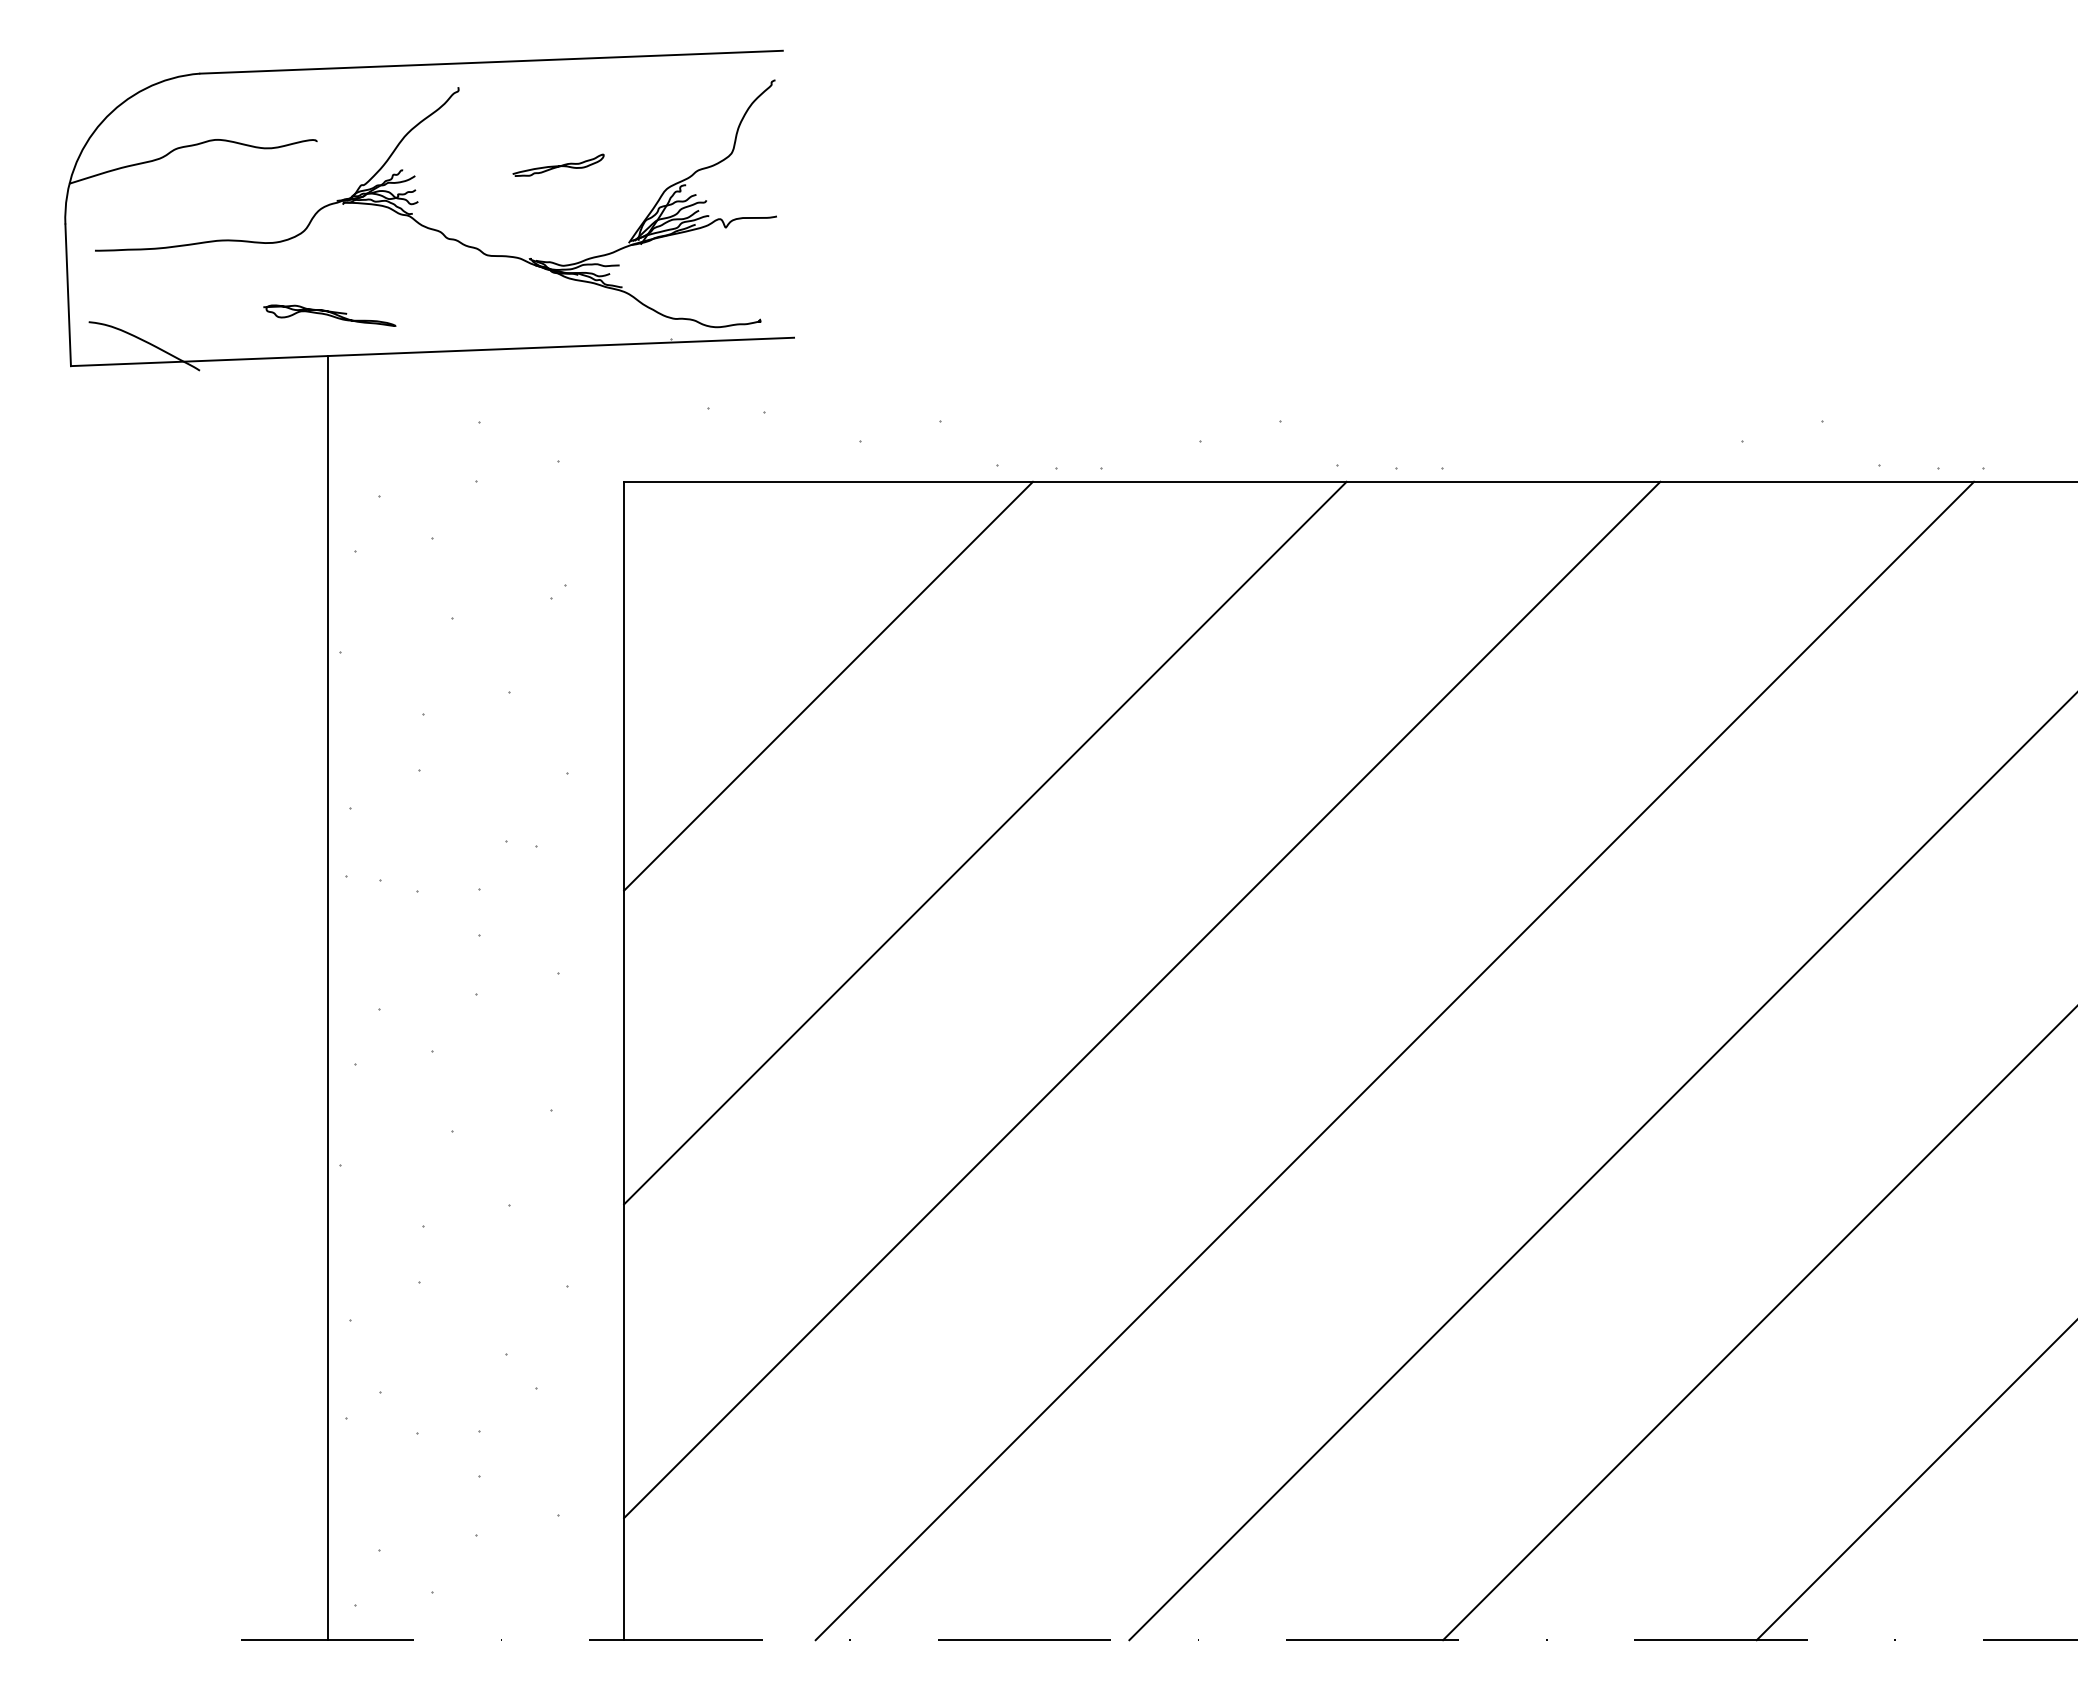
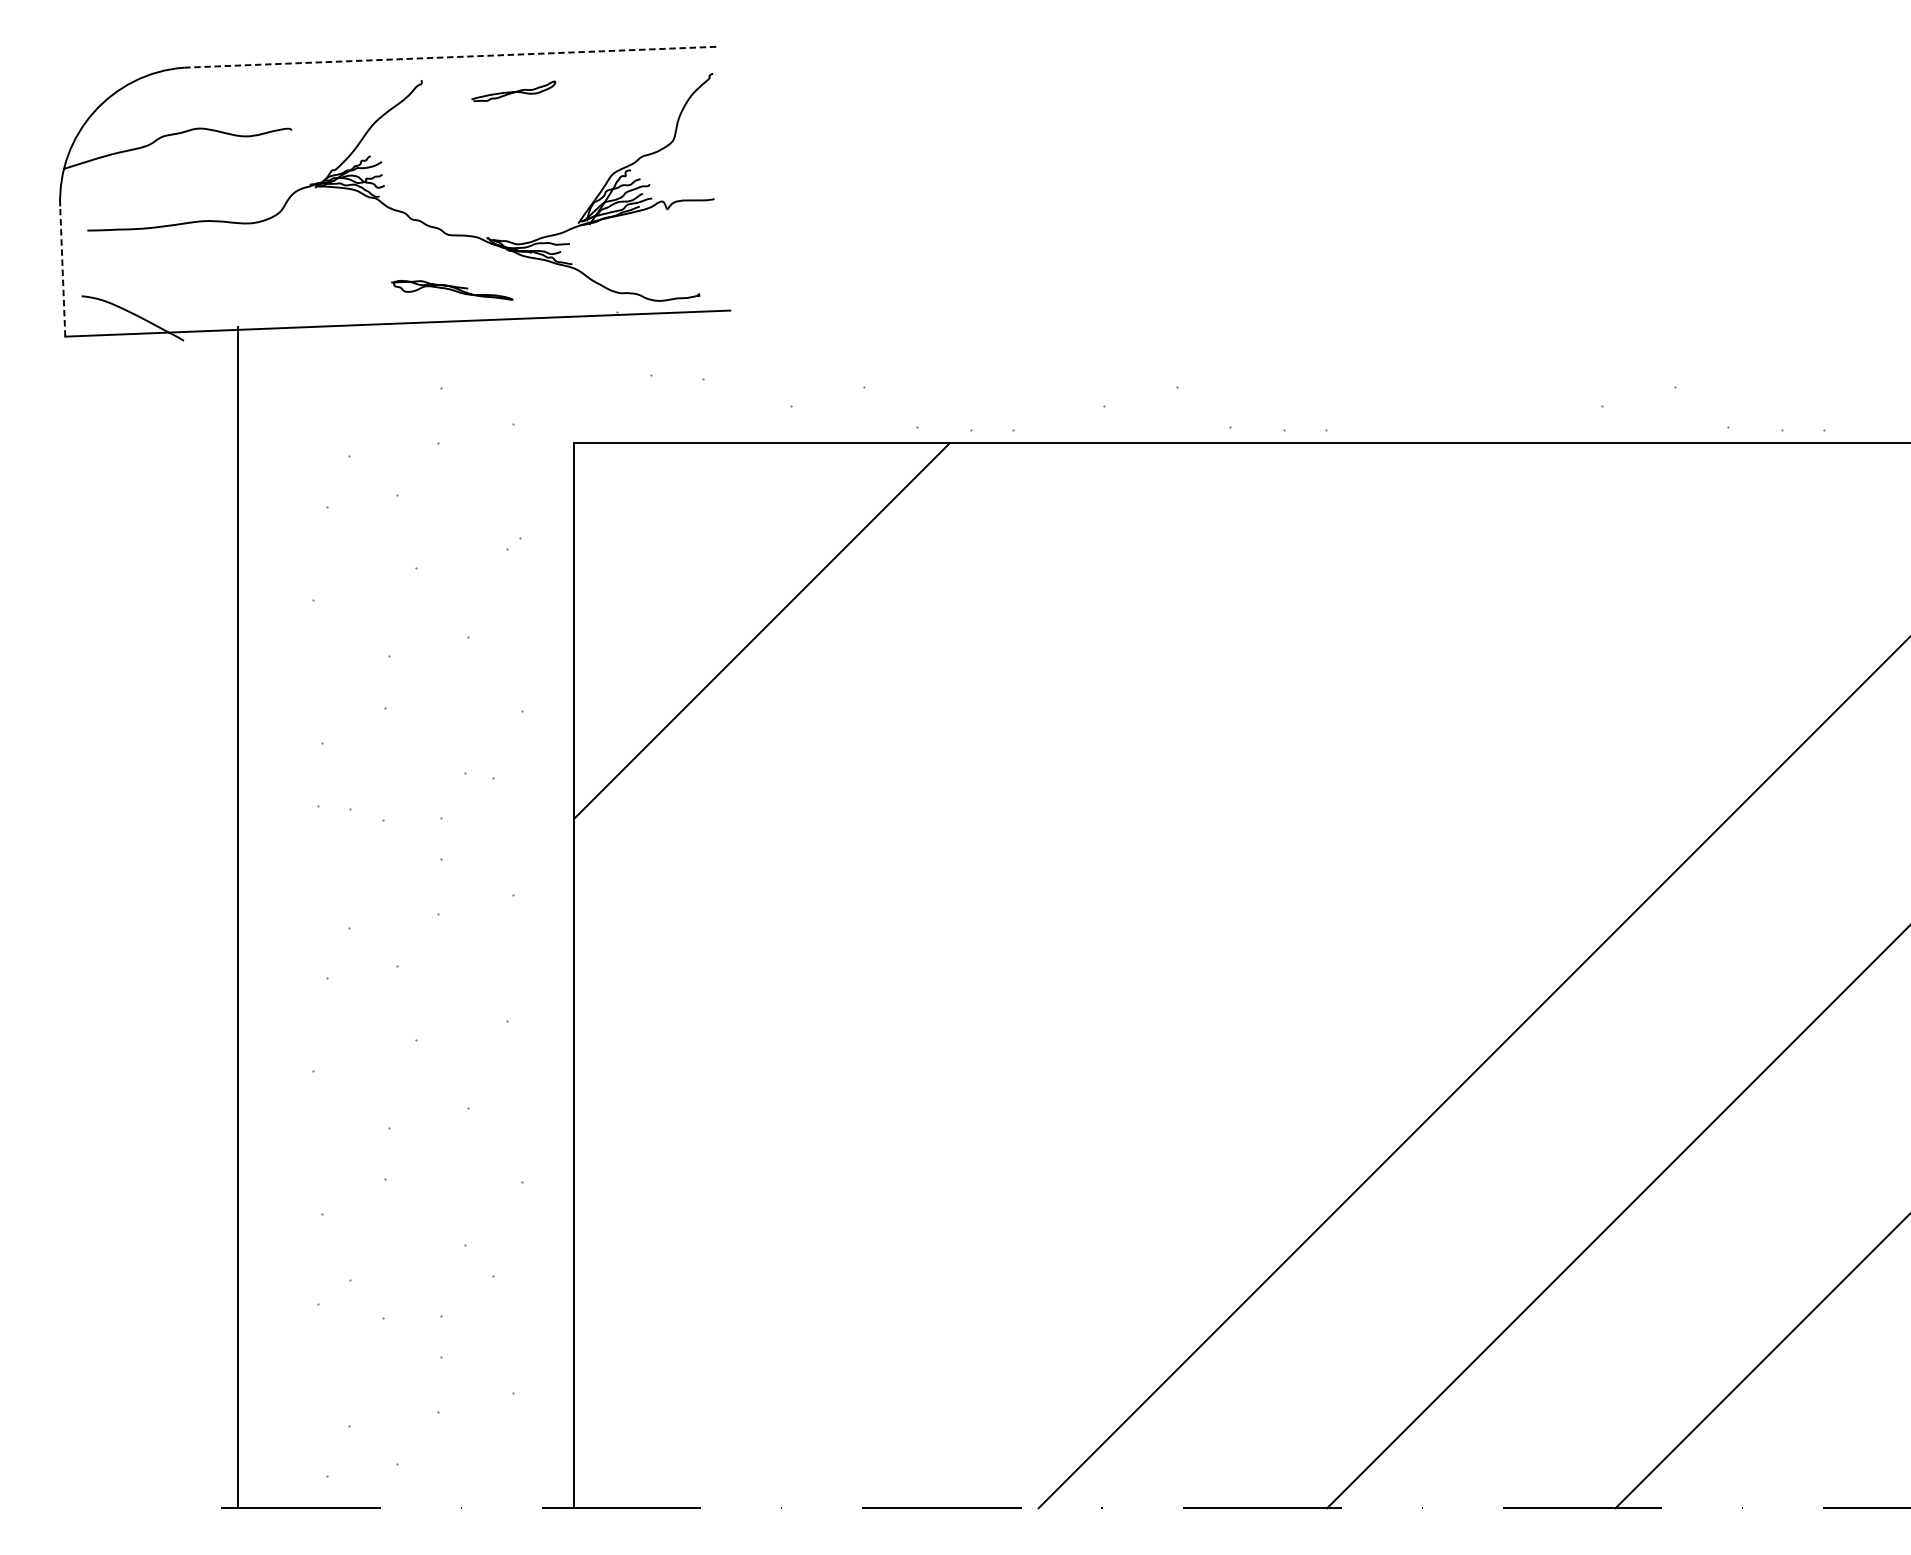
line: (491, 62) -> (452, 57), solid -> dashed
curve: (558, 165) -> (513, 91), moved
line: (68, 295) -> (63, 271), solid -> dashed
curve: (329, 315) -> (452, 290), moved
line: (985, 842) -> (906, 774), removed
line: (328, 998) -> (237, 918), moved
line: (1142, 999) -> (1050, 919), removed
line: (1394, 1060) -> (1282, 975), removed

